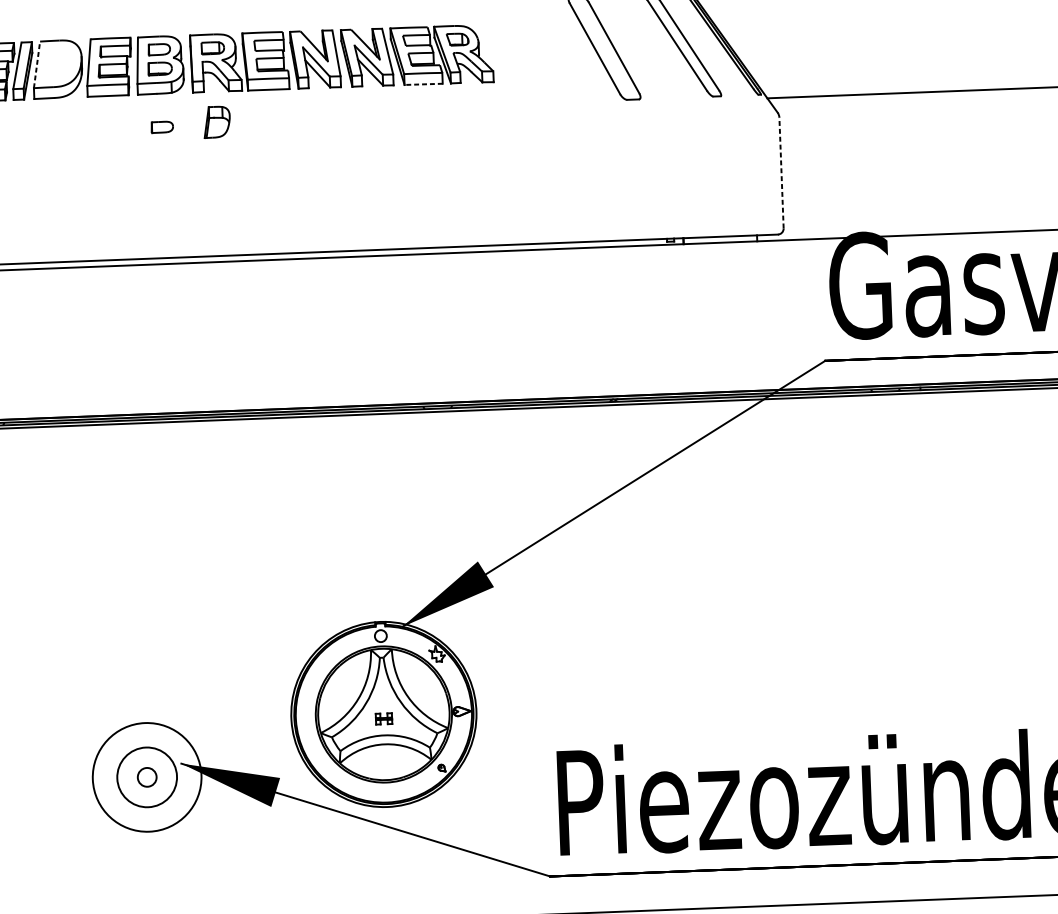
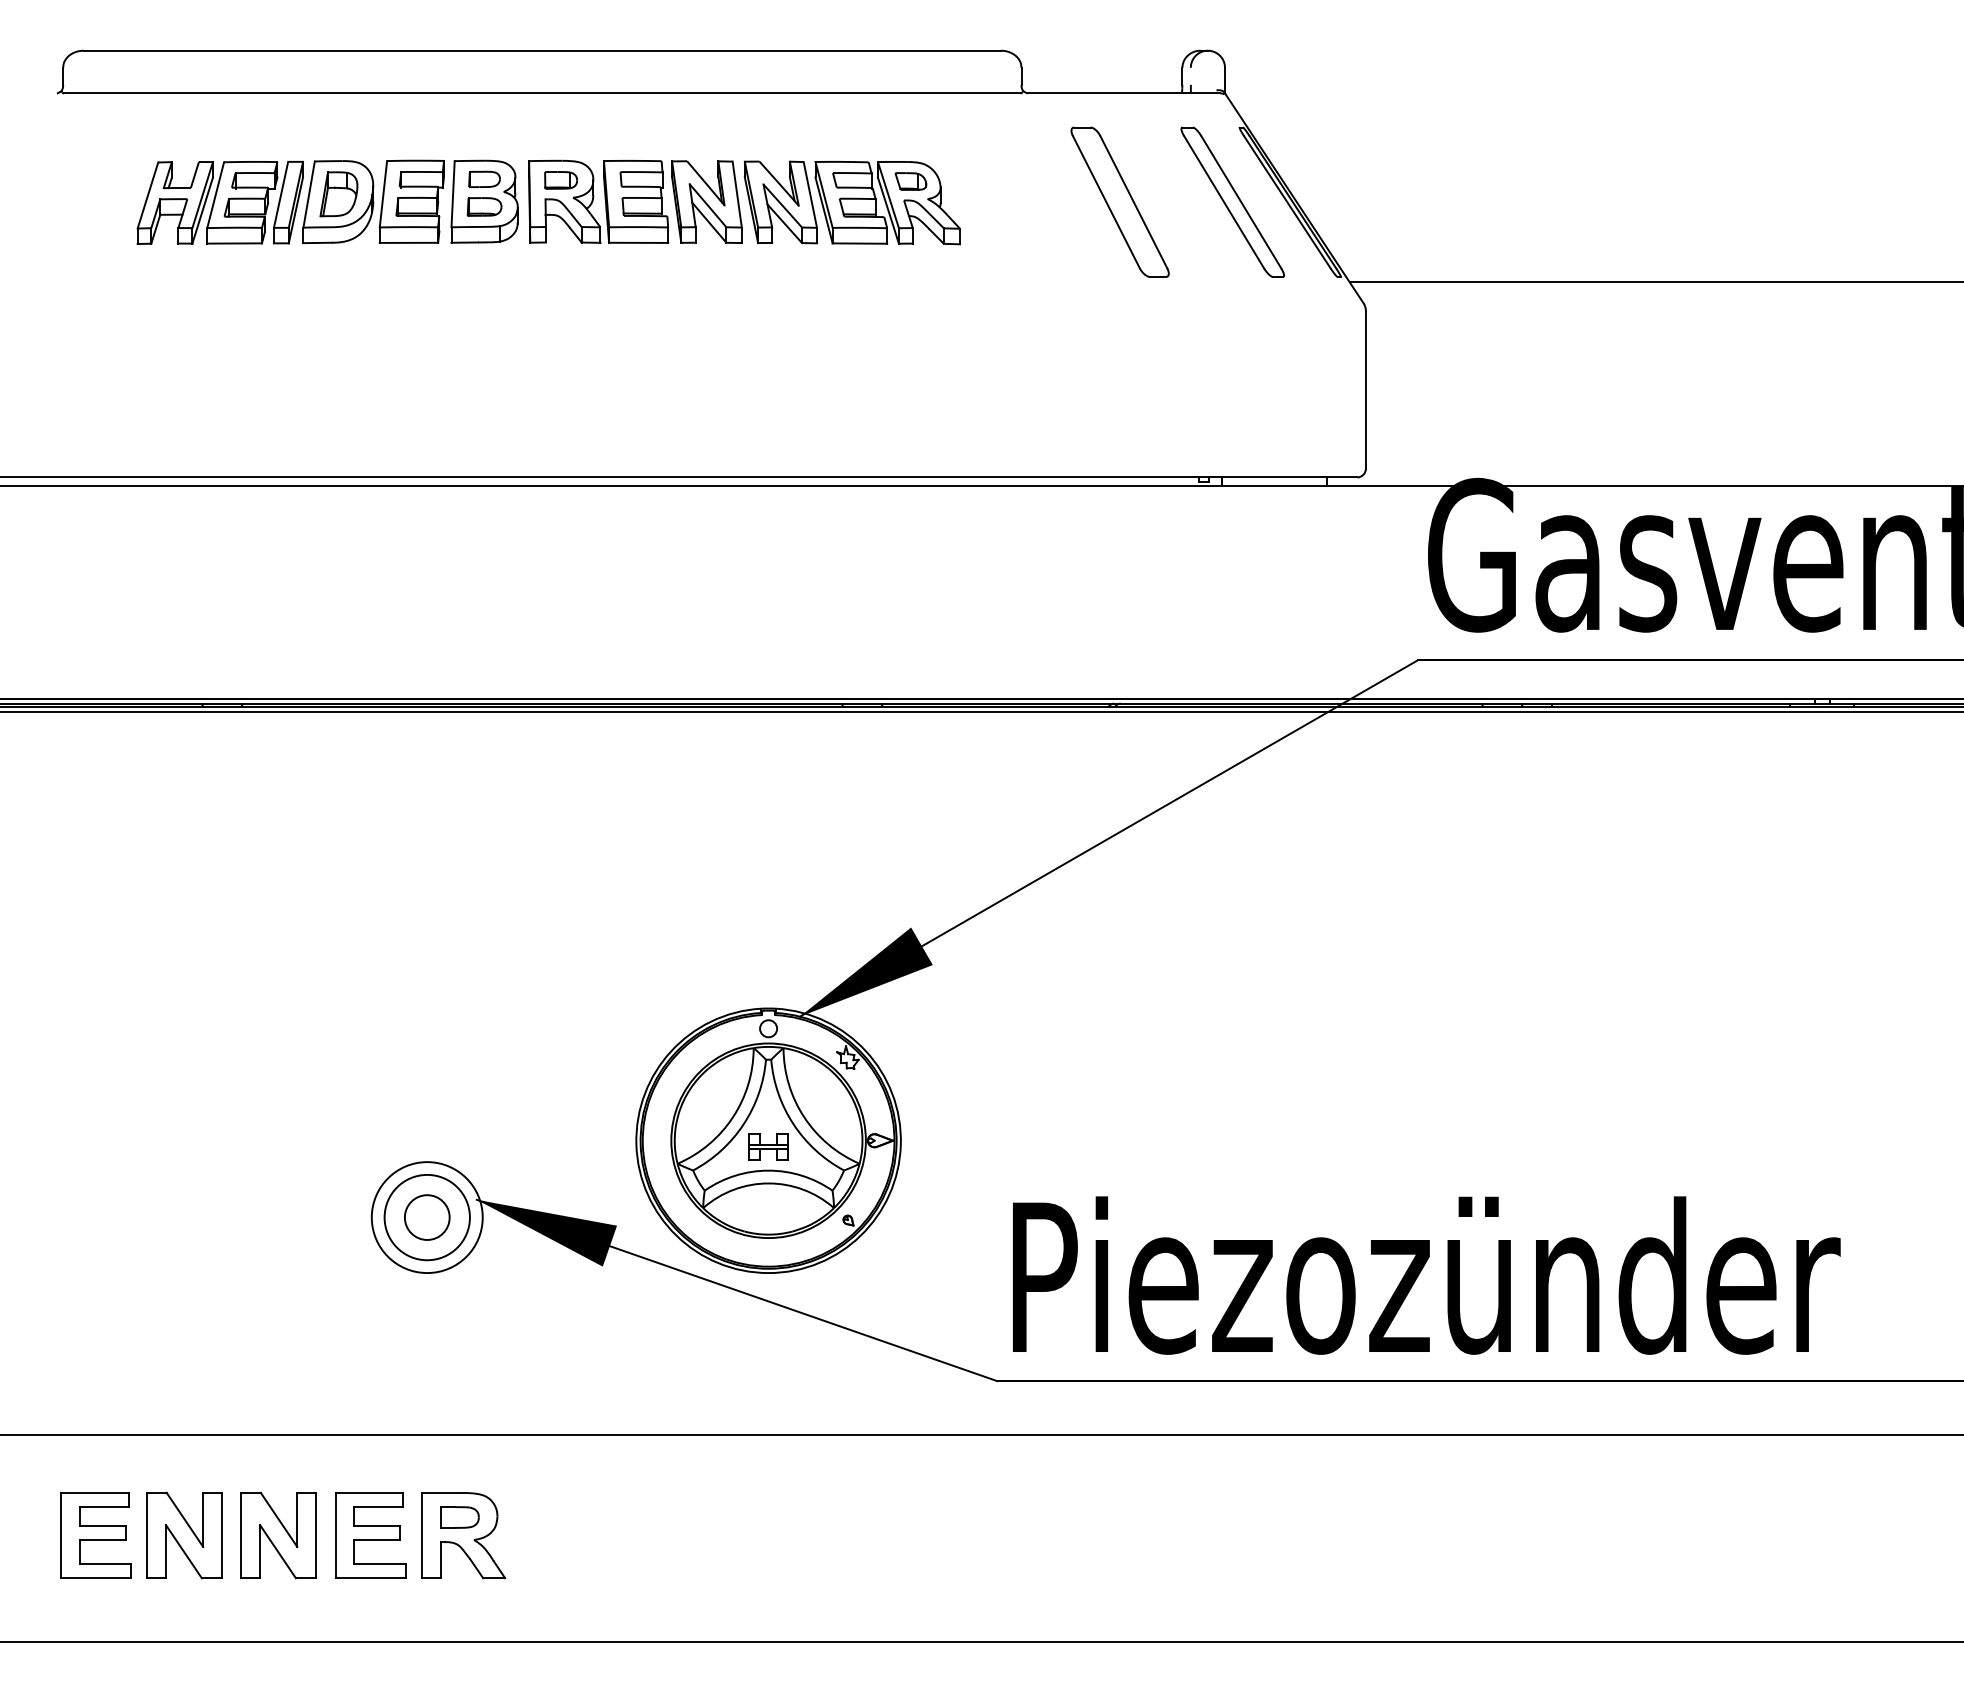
line: (37, 64) -> (309, 194), dashed -> solid
line: (423, 84) -> (859, 243), dashed -> solid
part: (216, 122) -> (338, 194), moved
part: (162, 127) -> (484, 290), removed
line: (781, 172) -> (1365, 389), dashed -> solid
part: (383, 718) -> (768, 1146), size x1.67
circle: (146, 777) -> (426, 1217), size x0.71
circle: (147, 777) -> (427, 1217), size x1.67

